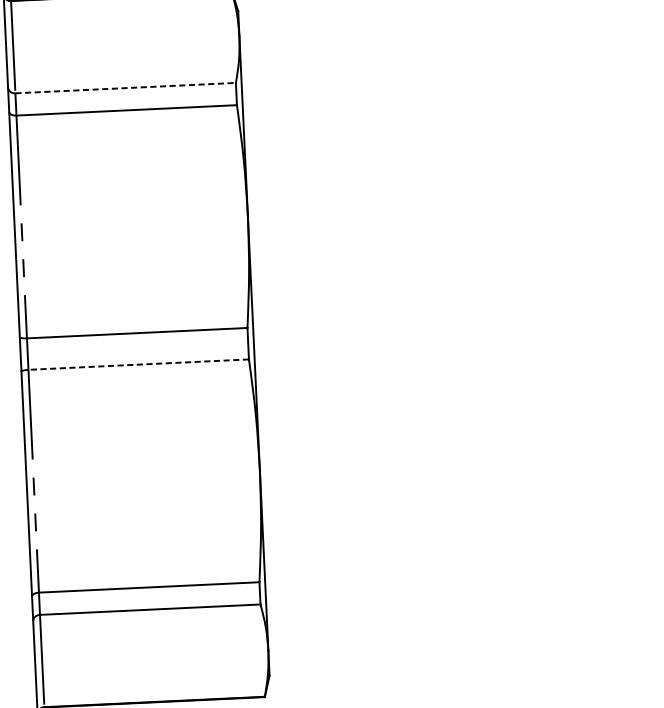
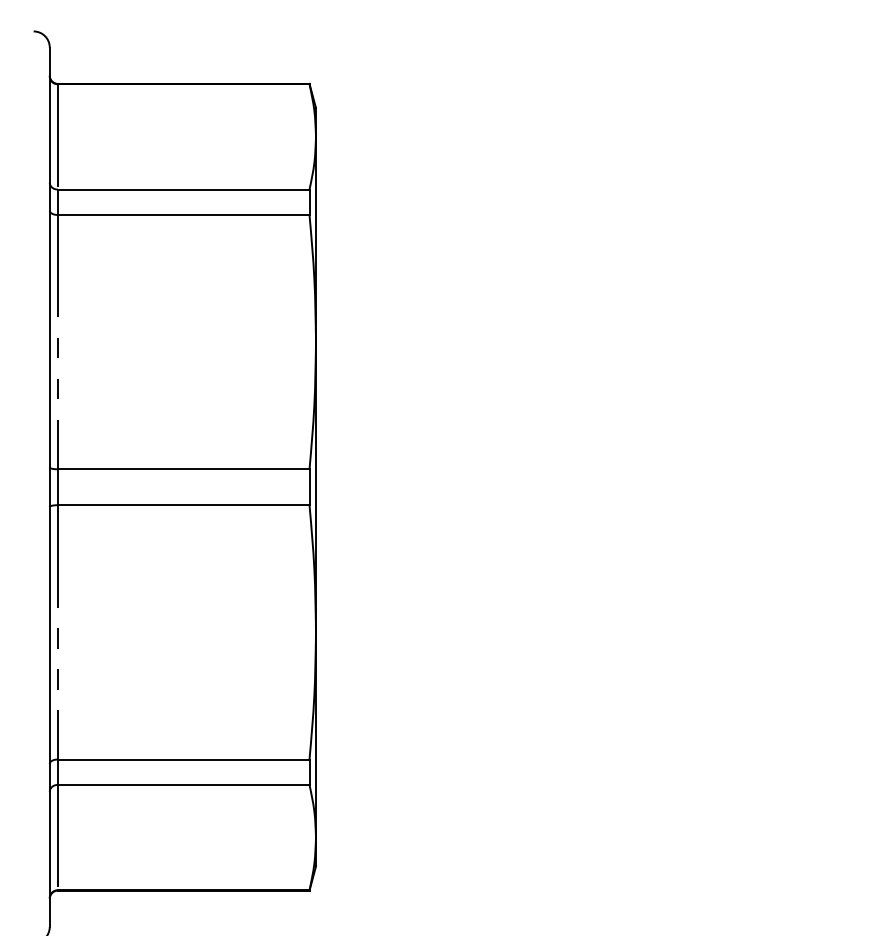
line: (125, 88) -> (183, 189), dashed -> solid
line: (138, 364) -> (183, 505), dashed -> solid

